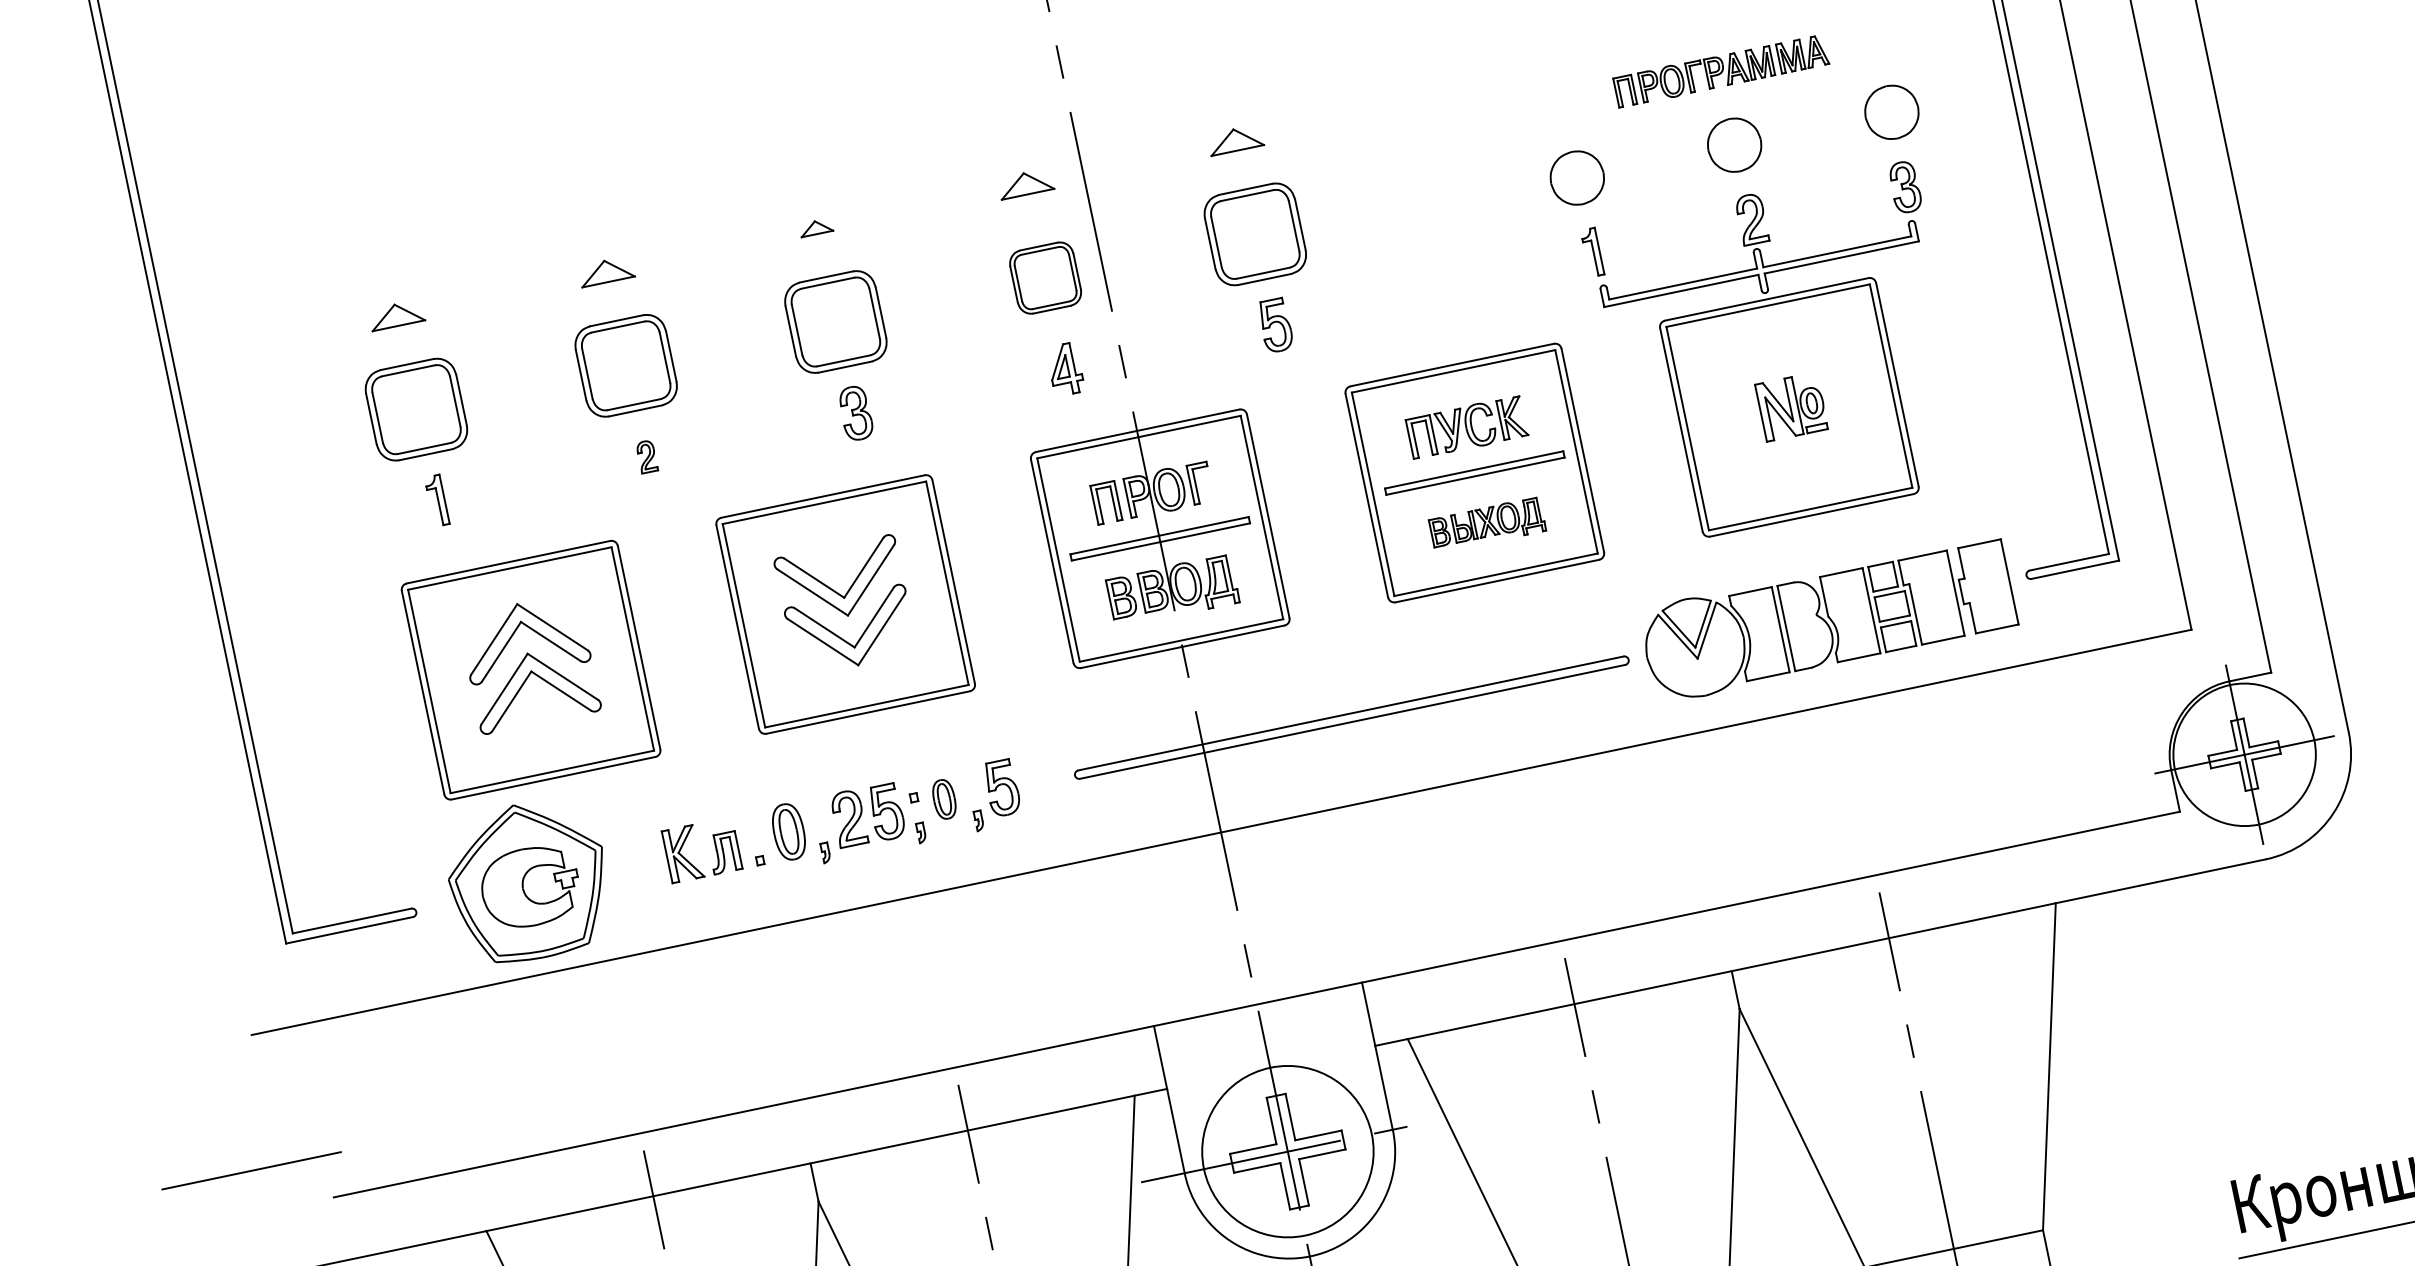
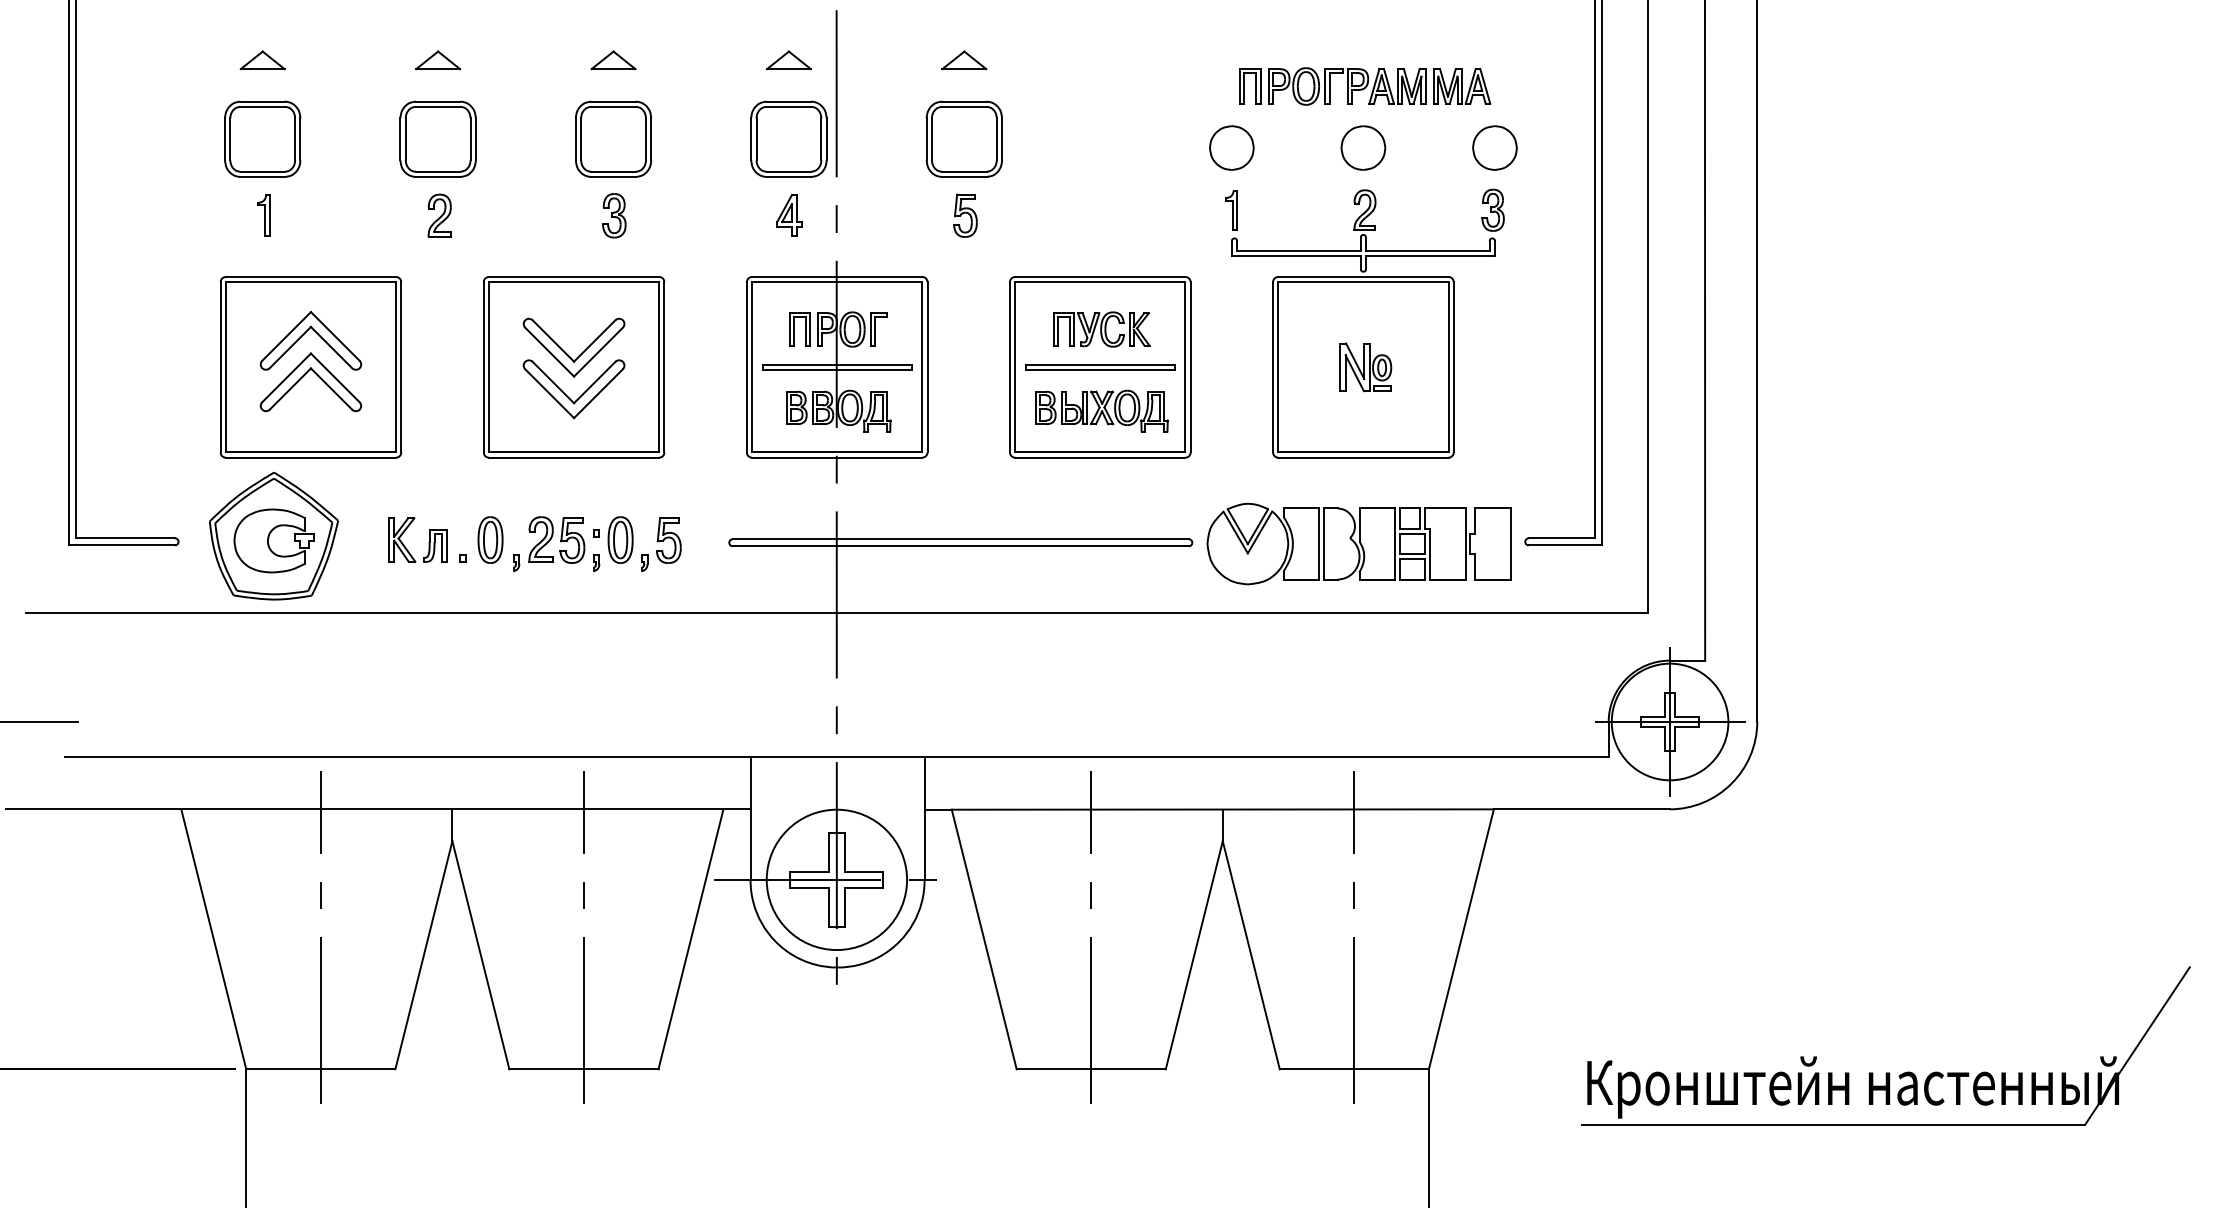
part: (1721, 71) -> (1365, 86), size x1.43
part: (816, 227) -> (613, 60), size x1.67
part: (1044, 277) -> (788, 138), size x1.43
part: (646, 456) -> (439, 215), size x1.67
part: (1487, 524) -> (1101, 410), size x1.43
part: (944, 798) -> (620, 539), size x1.43

